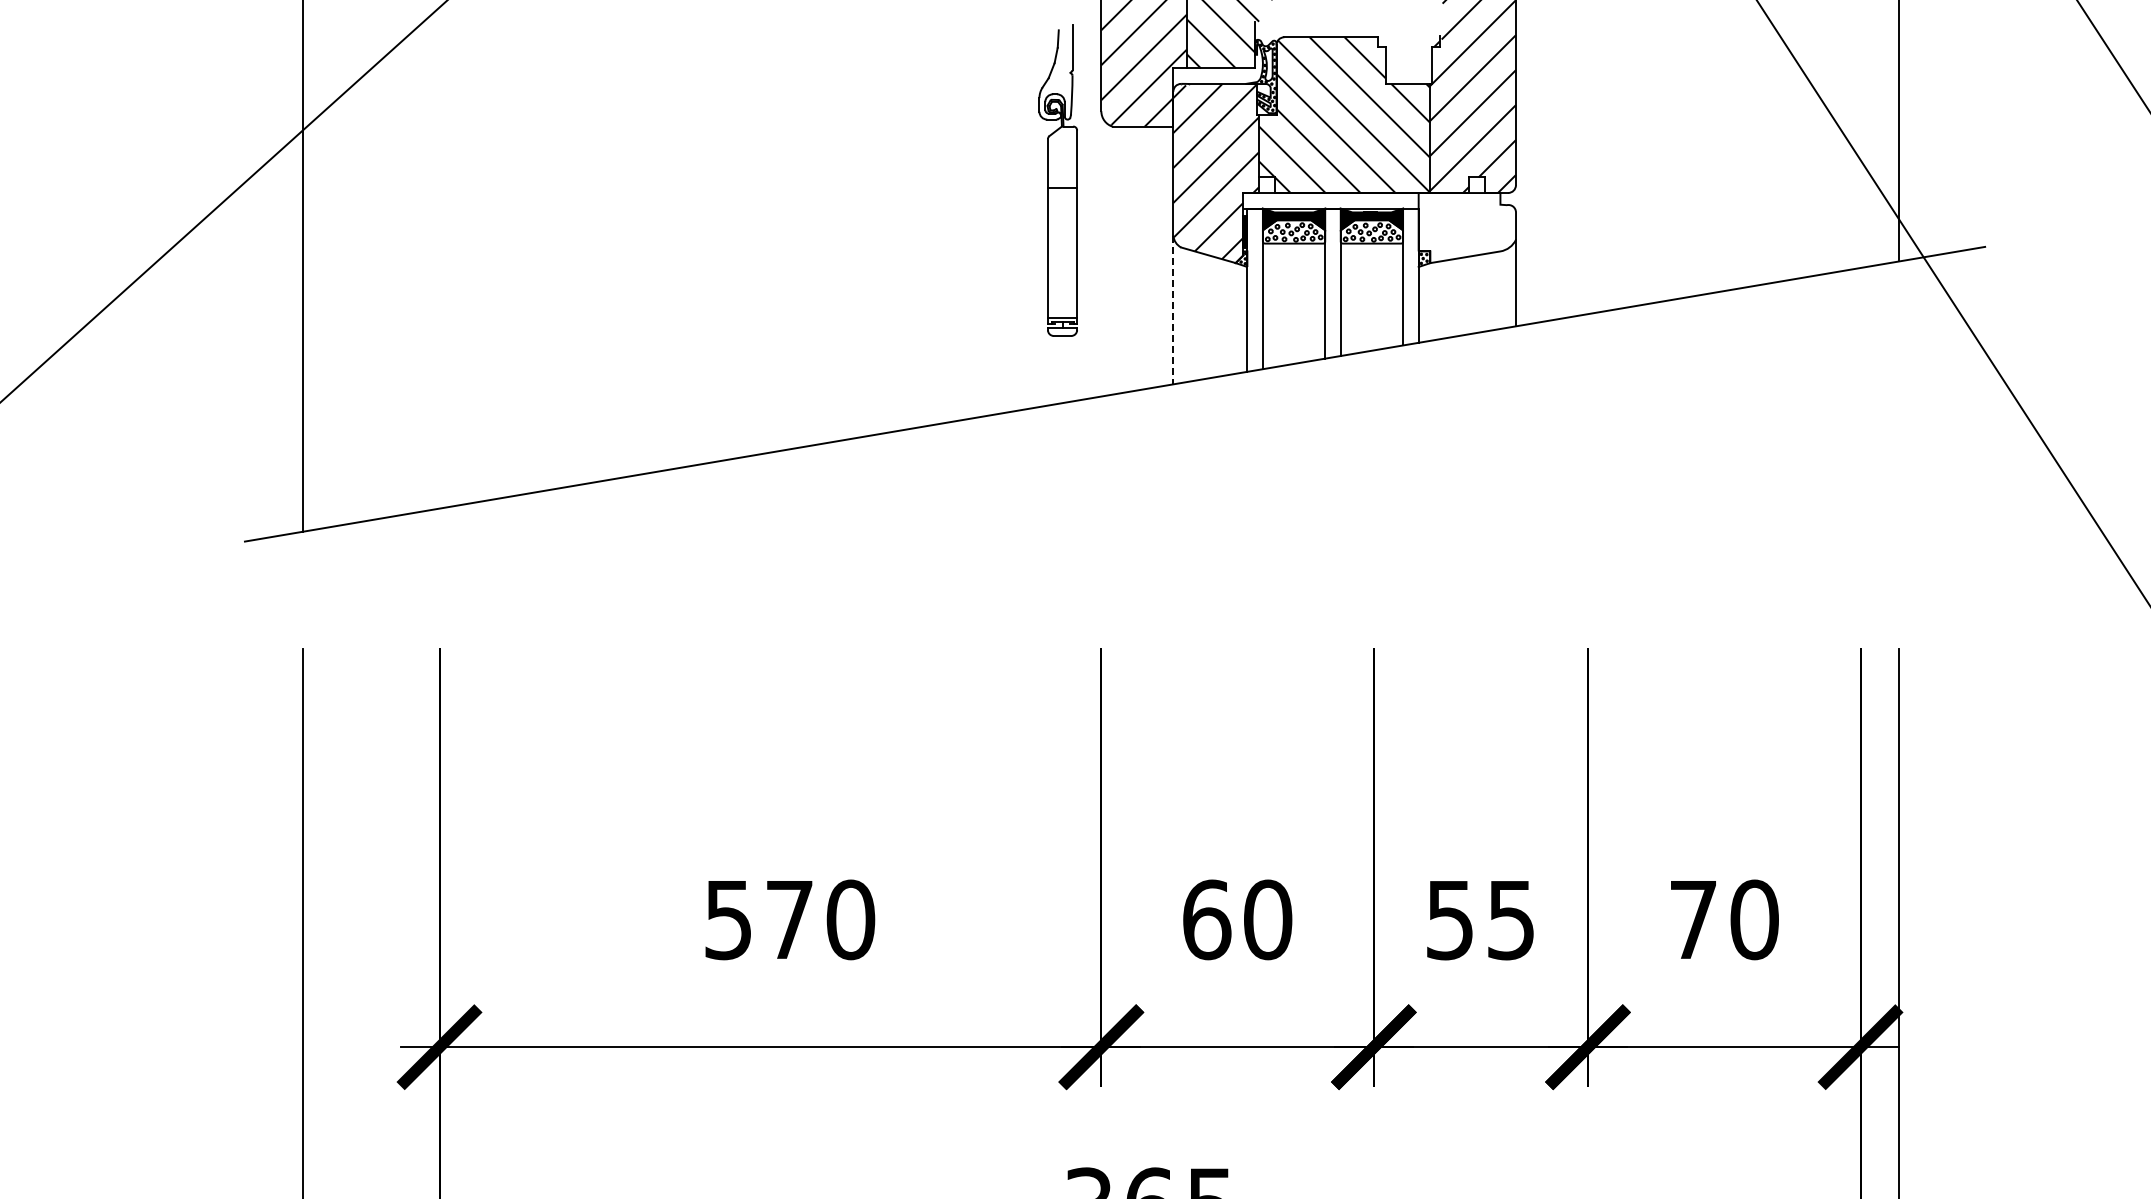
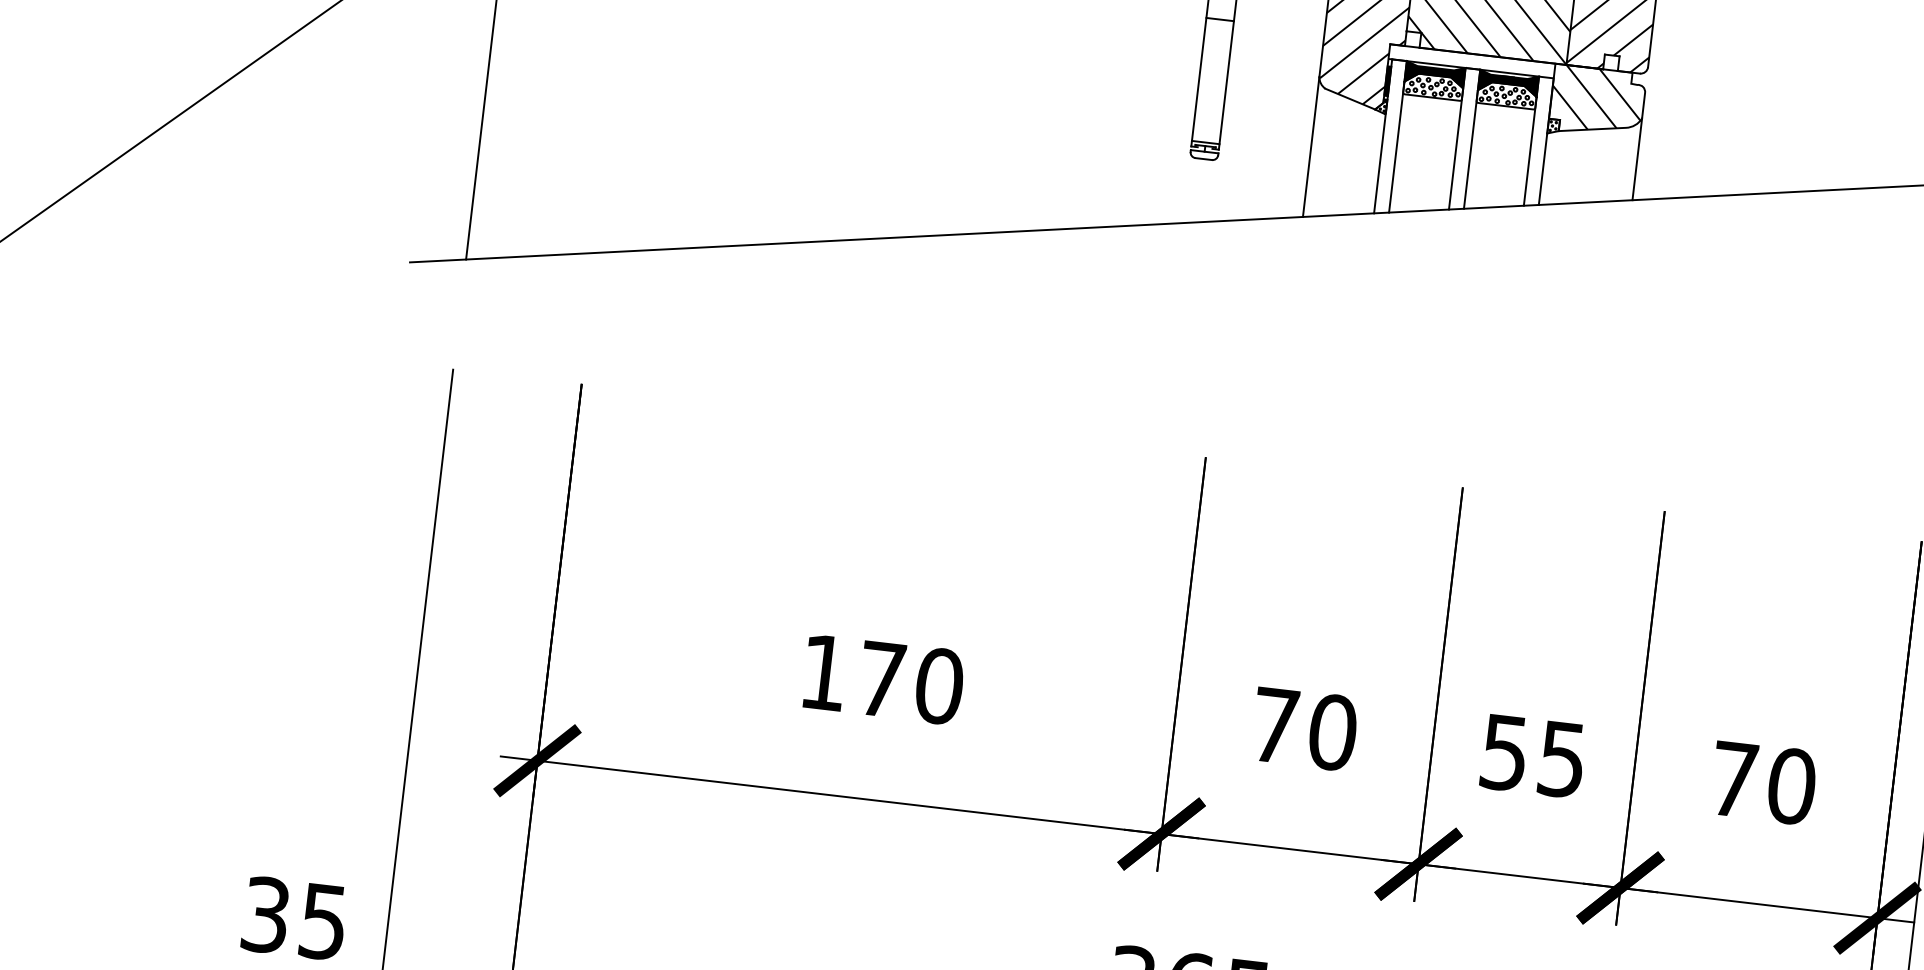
hatch: (1466, 228) -> (1596, 102), added
line: (1173, 310) -> (1311, 147), dashed -> solid
text: (1207, 919) -> (1275, 725), 60 -> 70
text: (727, 920) -> (823, 673), 570 -> 170

